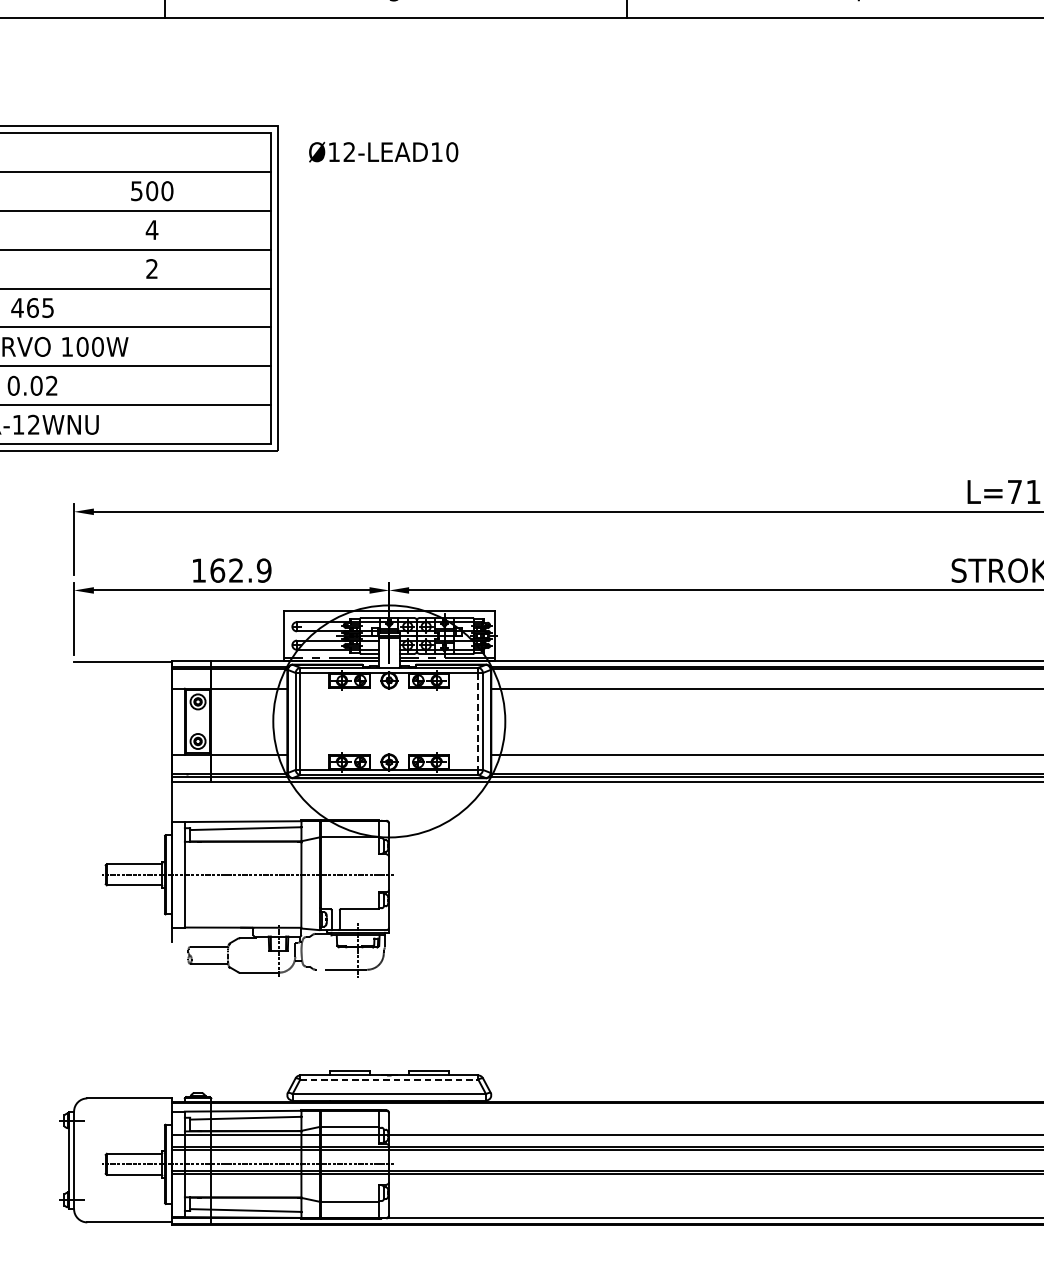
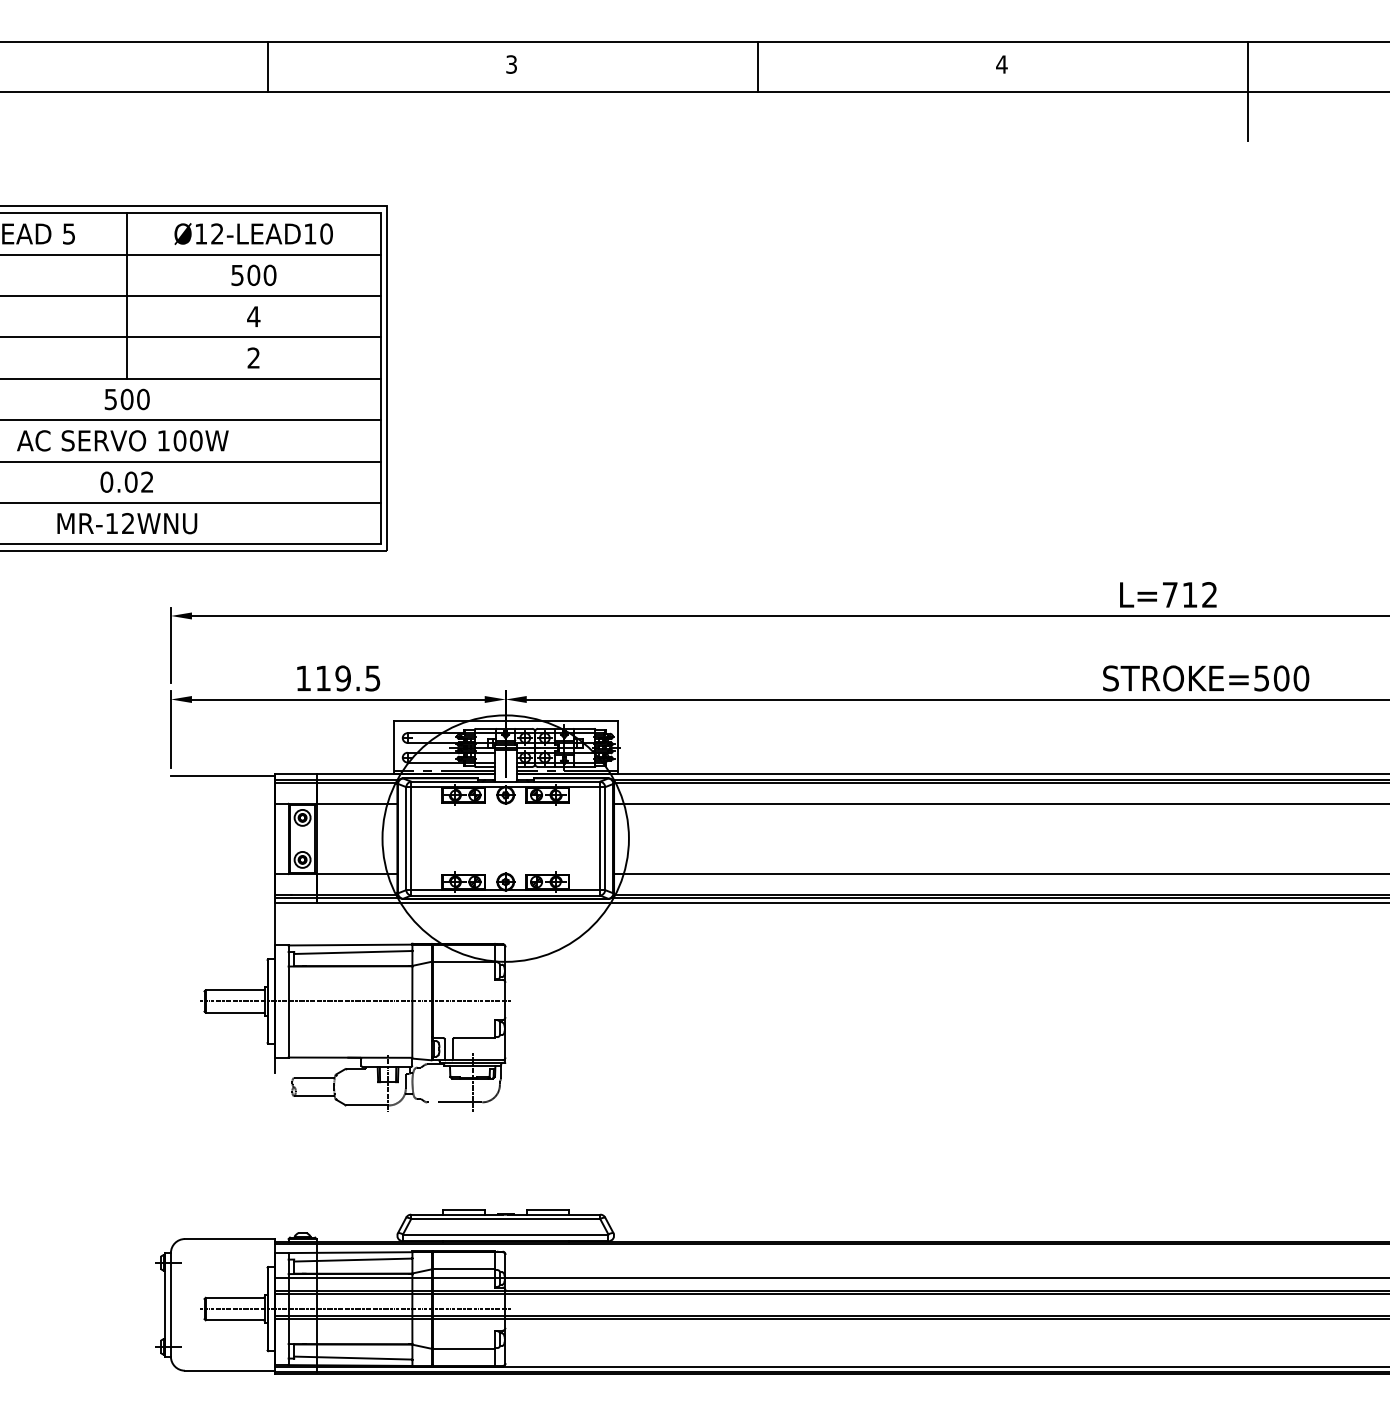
text: (383, 151) -> (253, 233), moved
line: (33, 210) -> (127, 295), added
text: (32, 308) -> (126, 399), 465 -> 500
text: (240, 570) -> (347, 678), 162.9 -> 119.5
line: (478, 722) -> (600, 839), dashed -> solid
line: (389, 1080) -> (505, 1219), dashed -> solid

